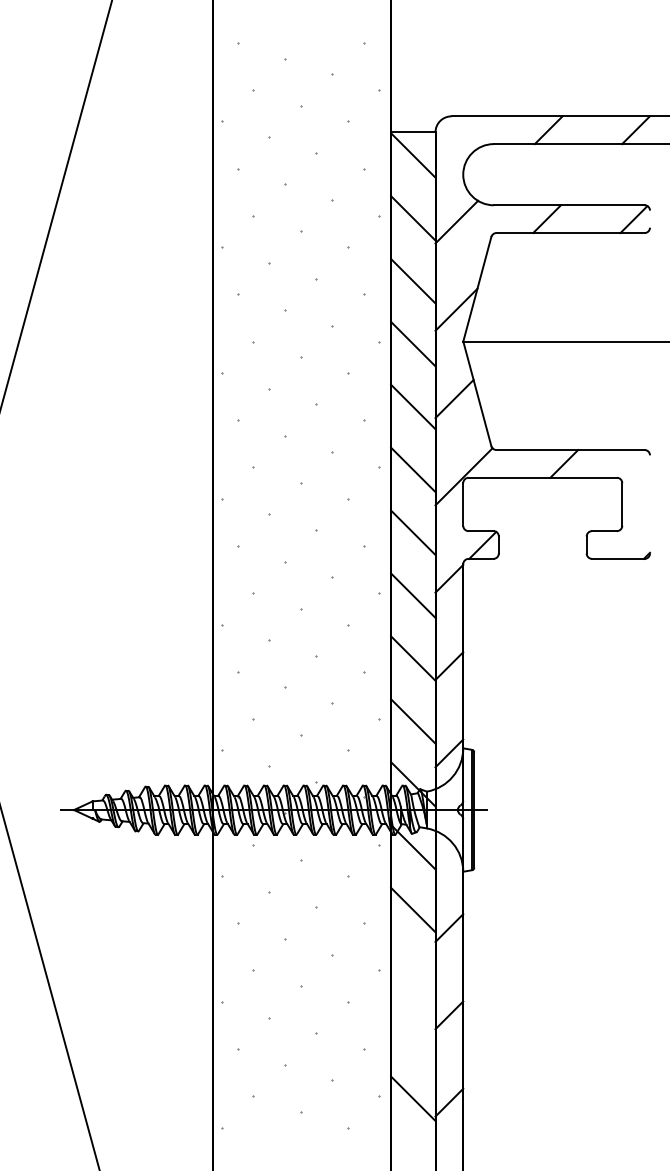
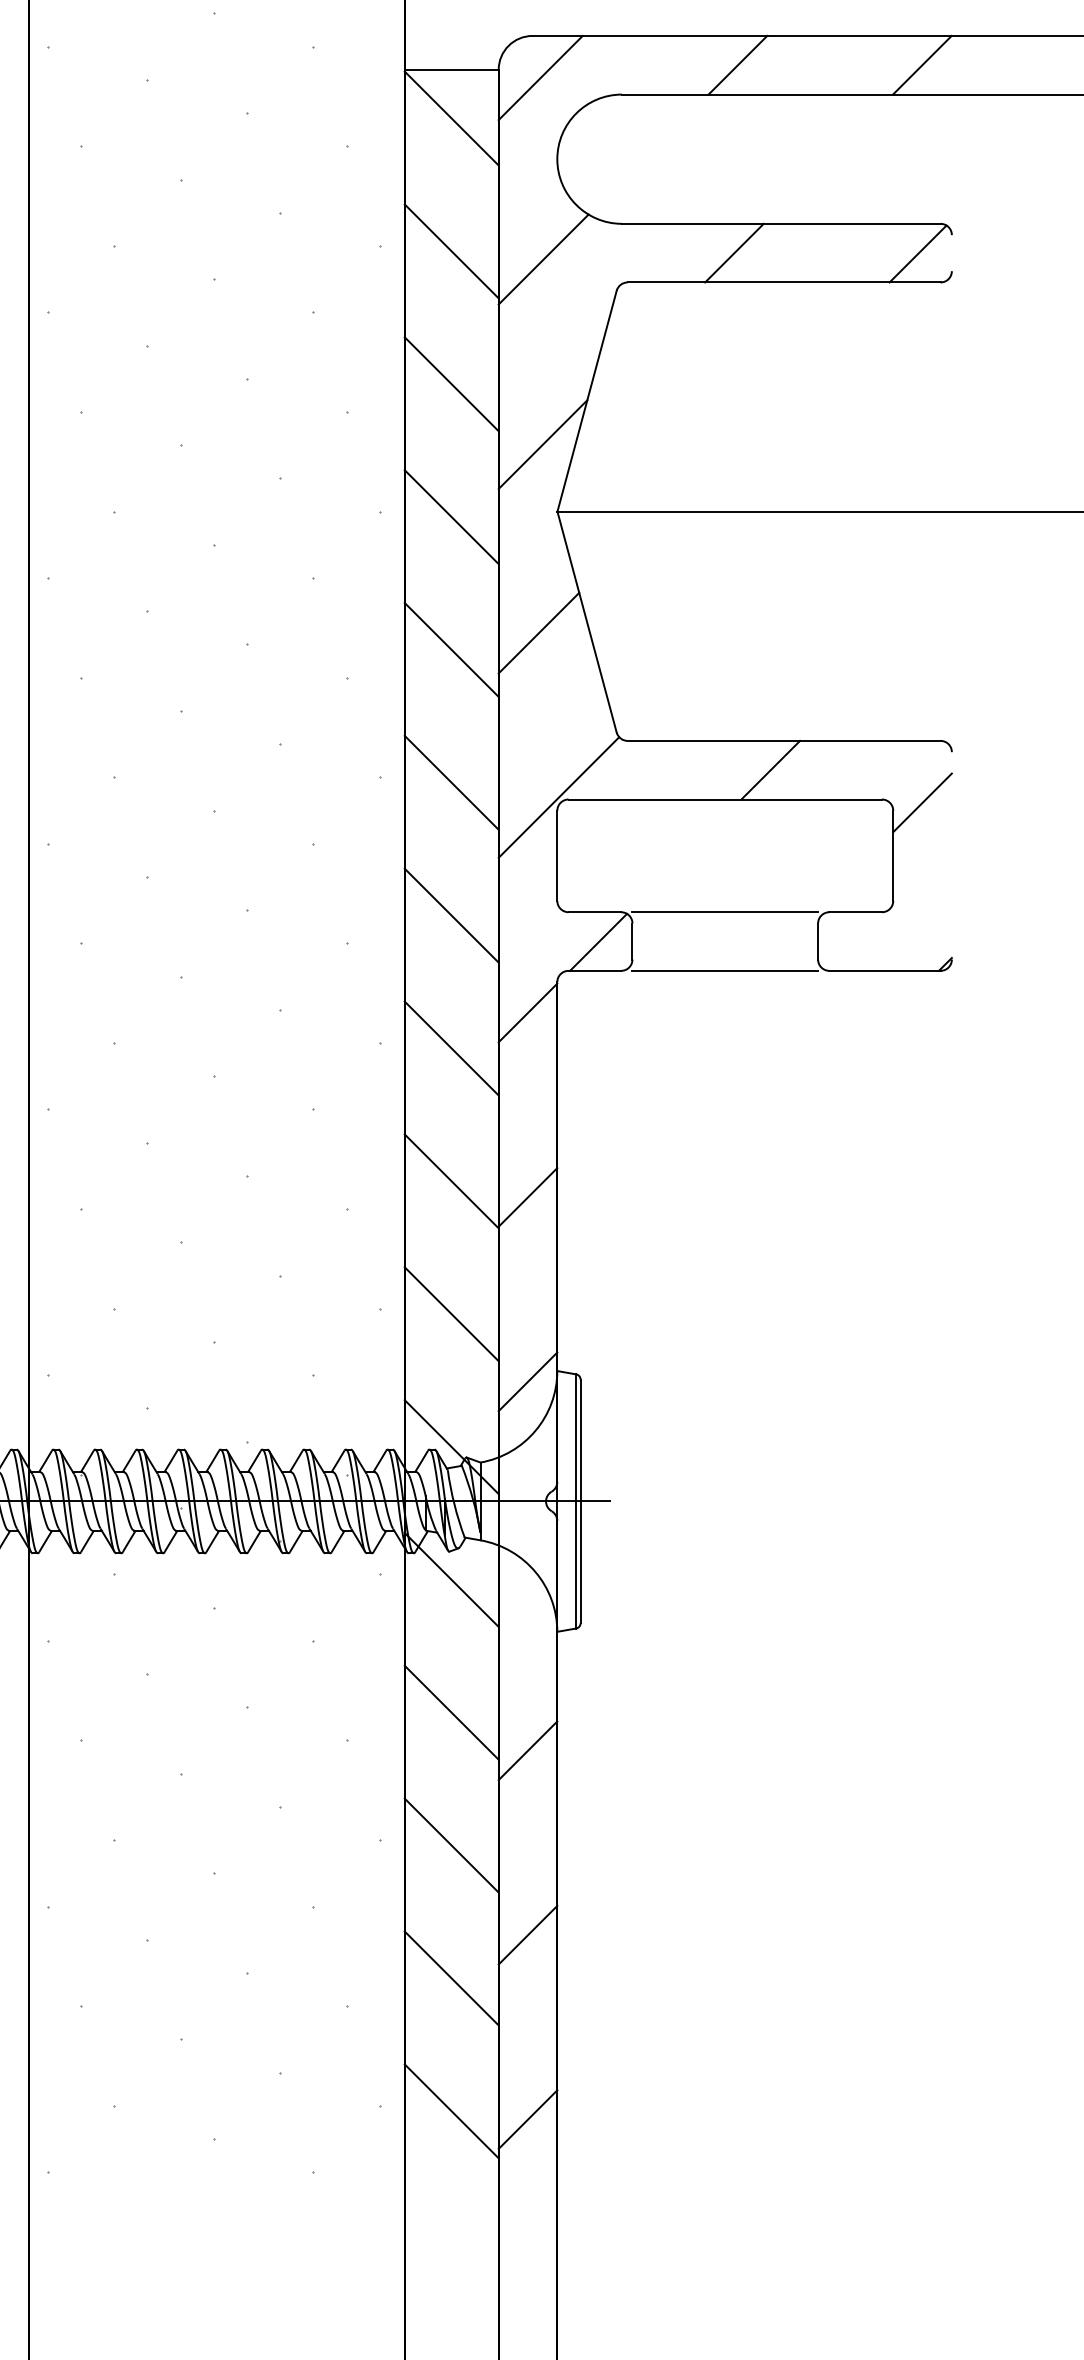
line: (455, 136) -> (540, 78), added
line: (636, 479) -> (923, 803), added
line: (542, 531) -> (724, 912), added
line: (542, 558) -> (724, 970), added
line: (413, 972) -> (452, 1844), added
line: (413, 1035) -> (452, 1977), added

